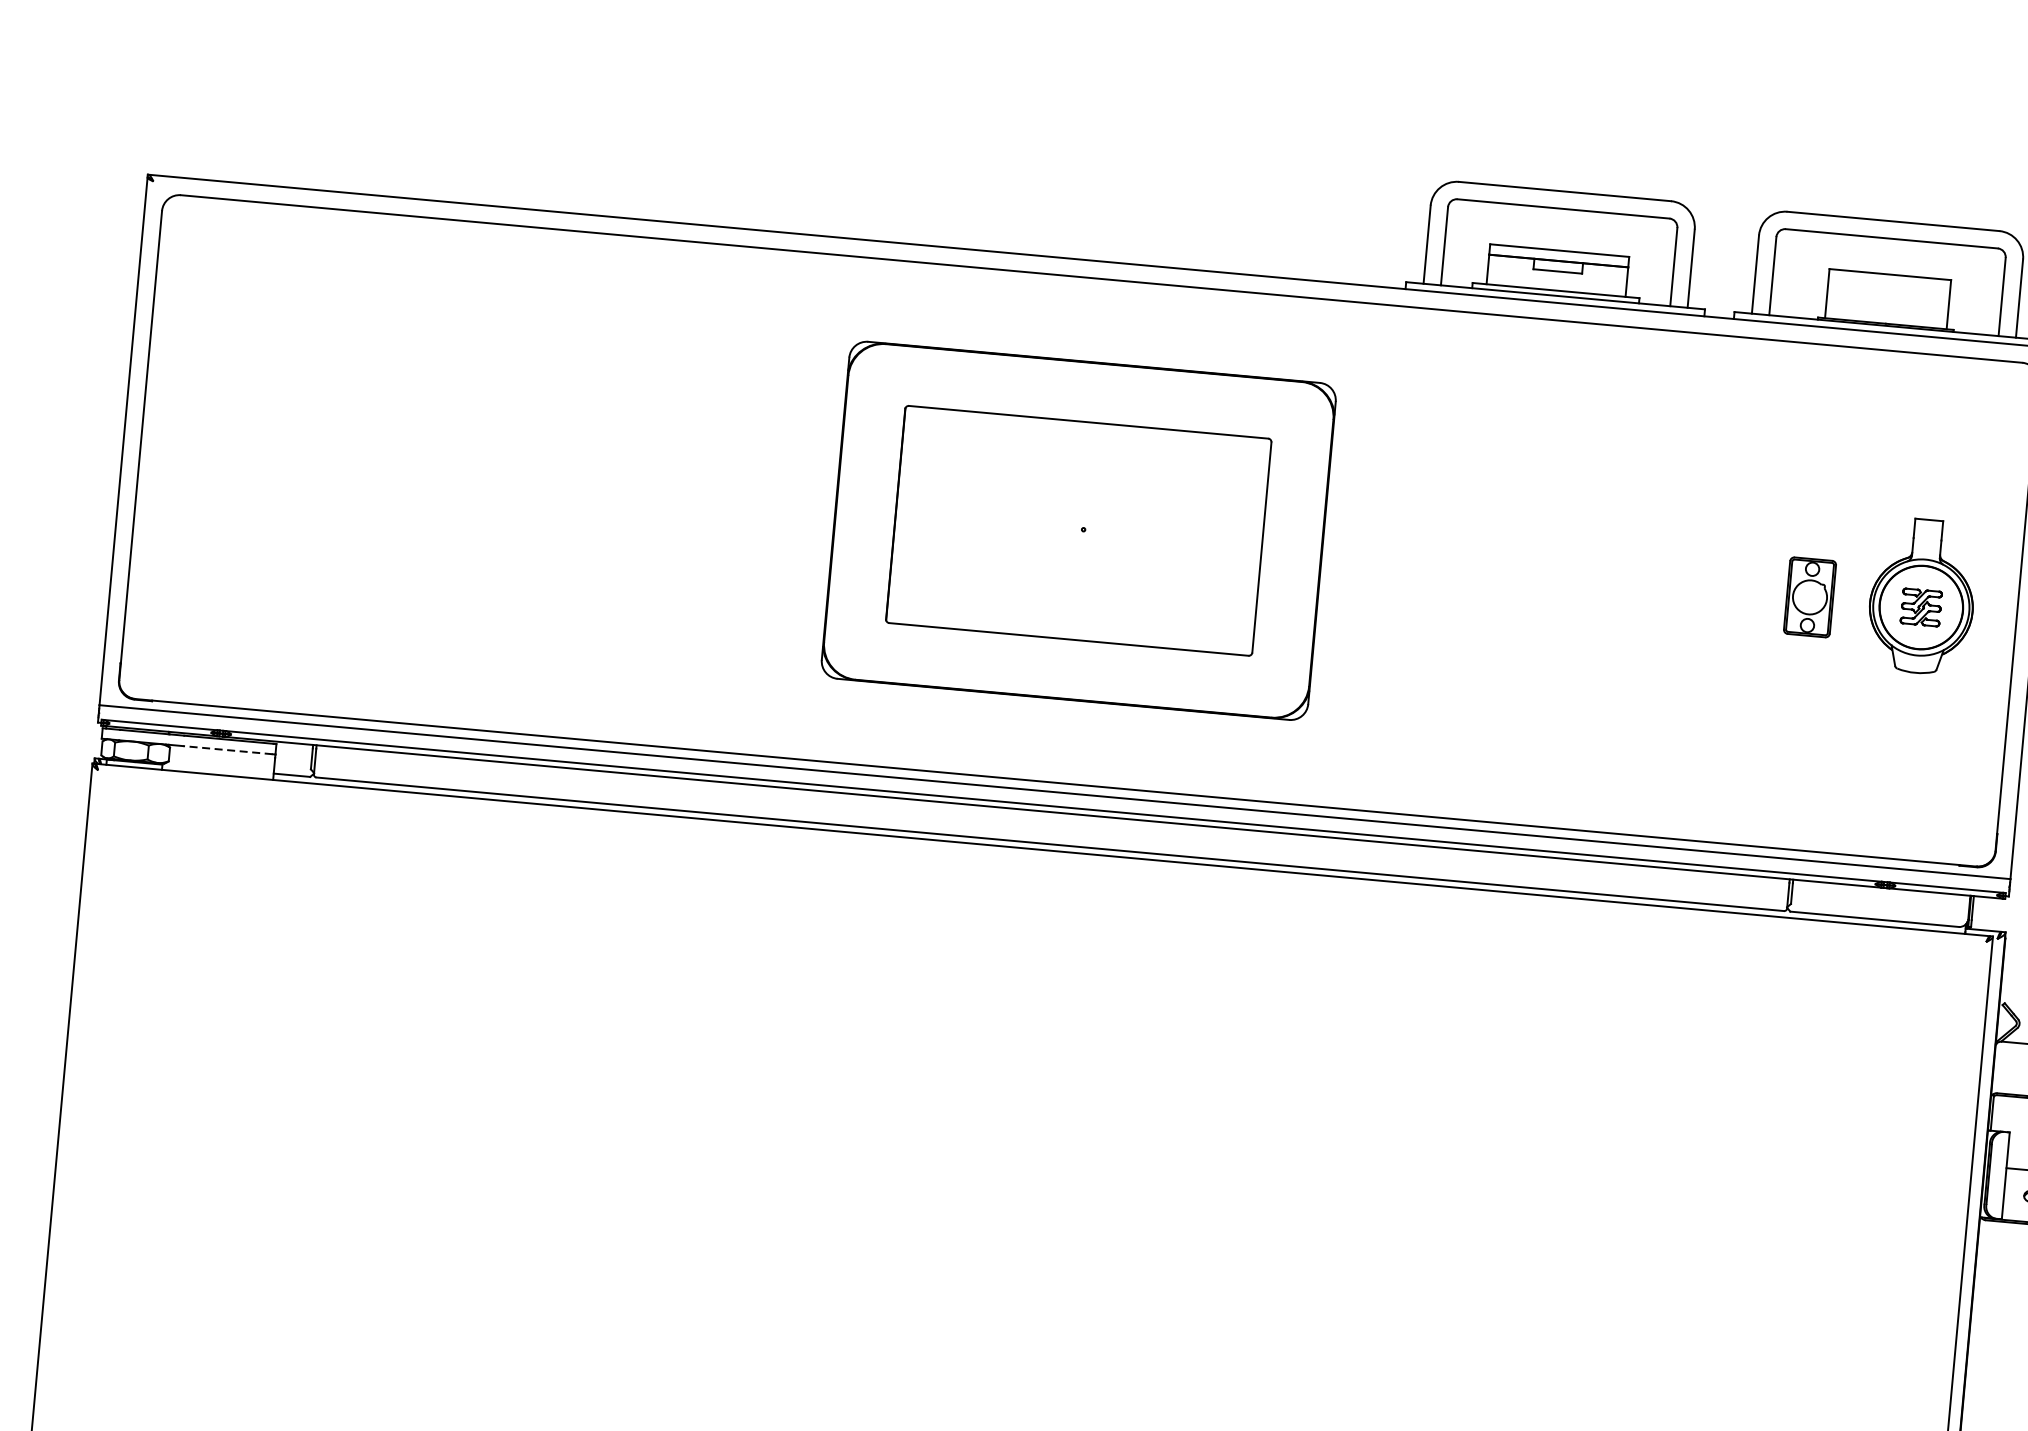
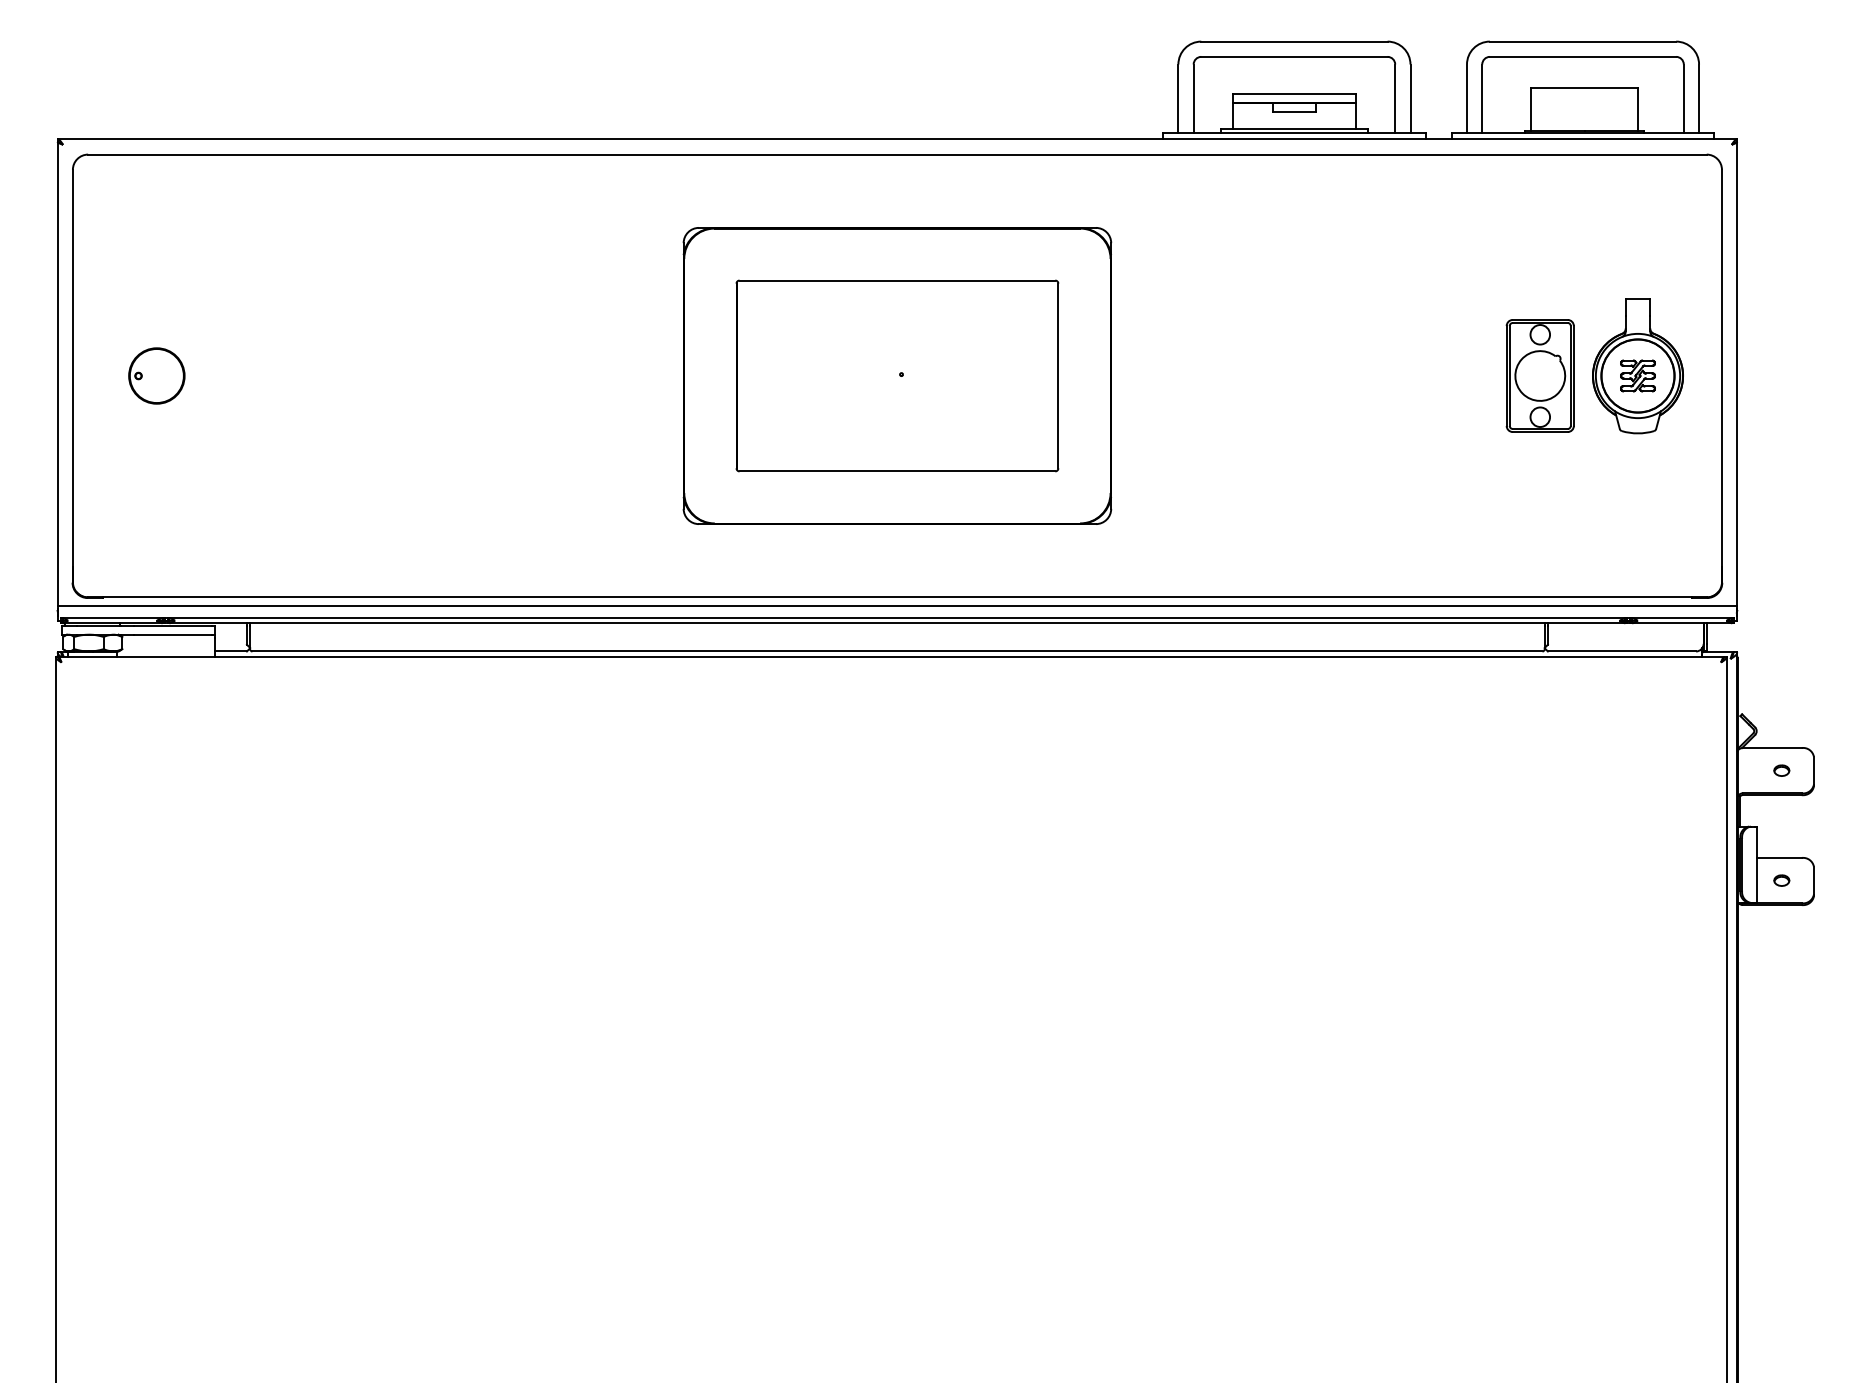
part: (235, 453) -> (156, 375), added
part: (1809, 596) -> (1539, 375), size x1.67
line: (227, 749) -> (172, 634), dashed -> solid

